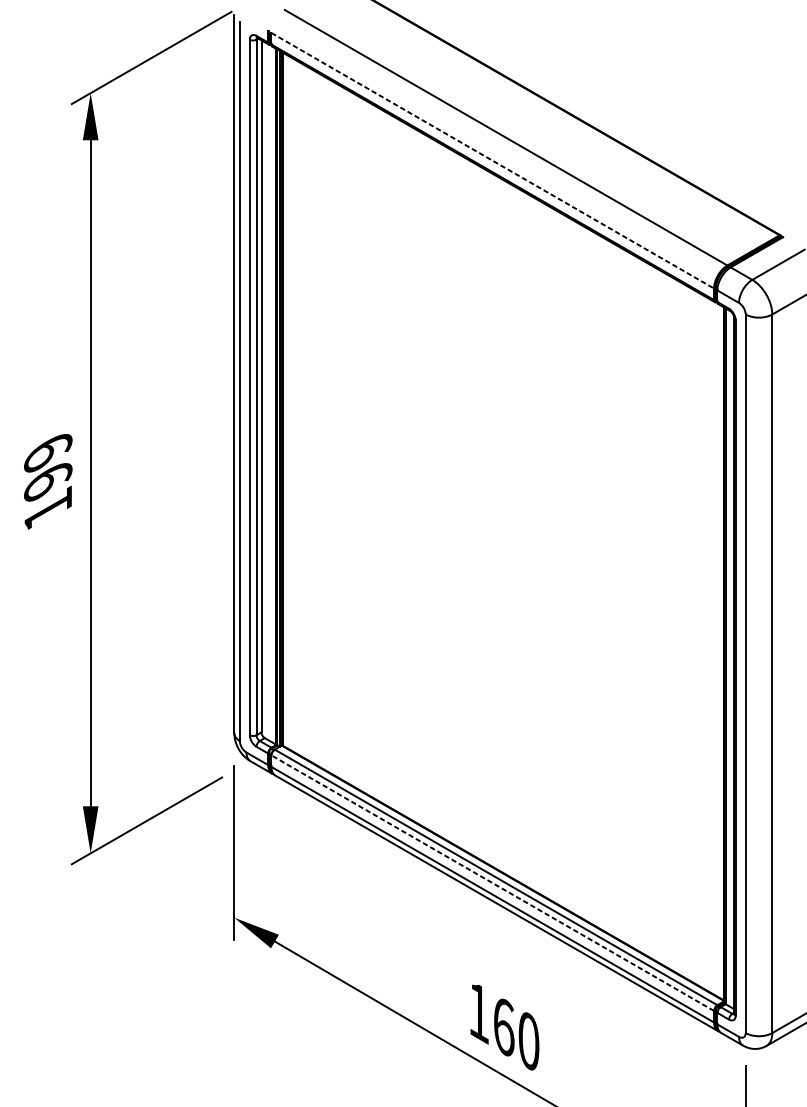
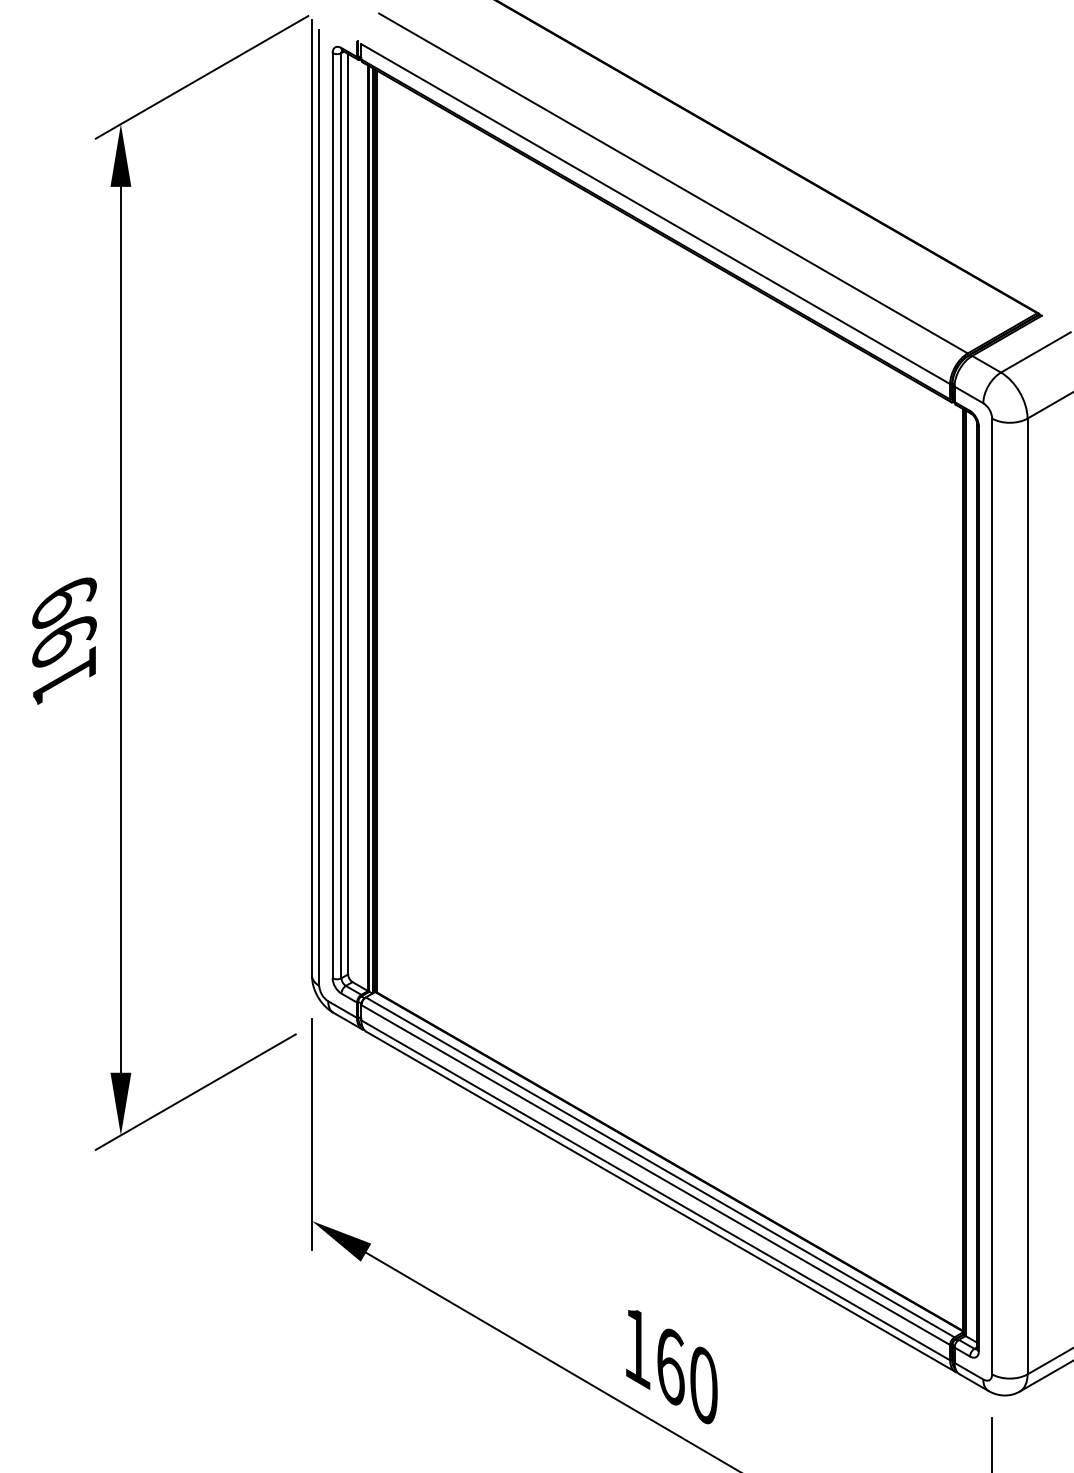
line: (492, 161) -> (655, 214), dashed -> solid
line: (492, 883) -> (655, 1175), dashed -> solid

